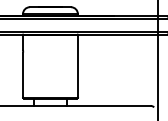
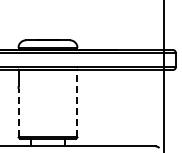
line: (77, 65) -> (77, 103), solid -> dashed
line: (23, 74) -> (18, 112), solid -> dashed

